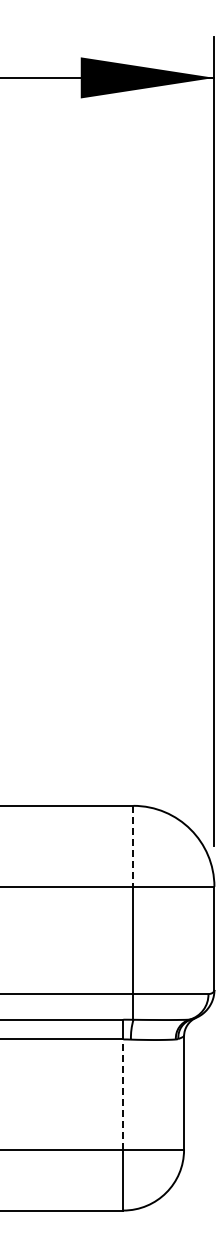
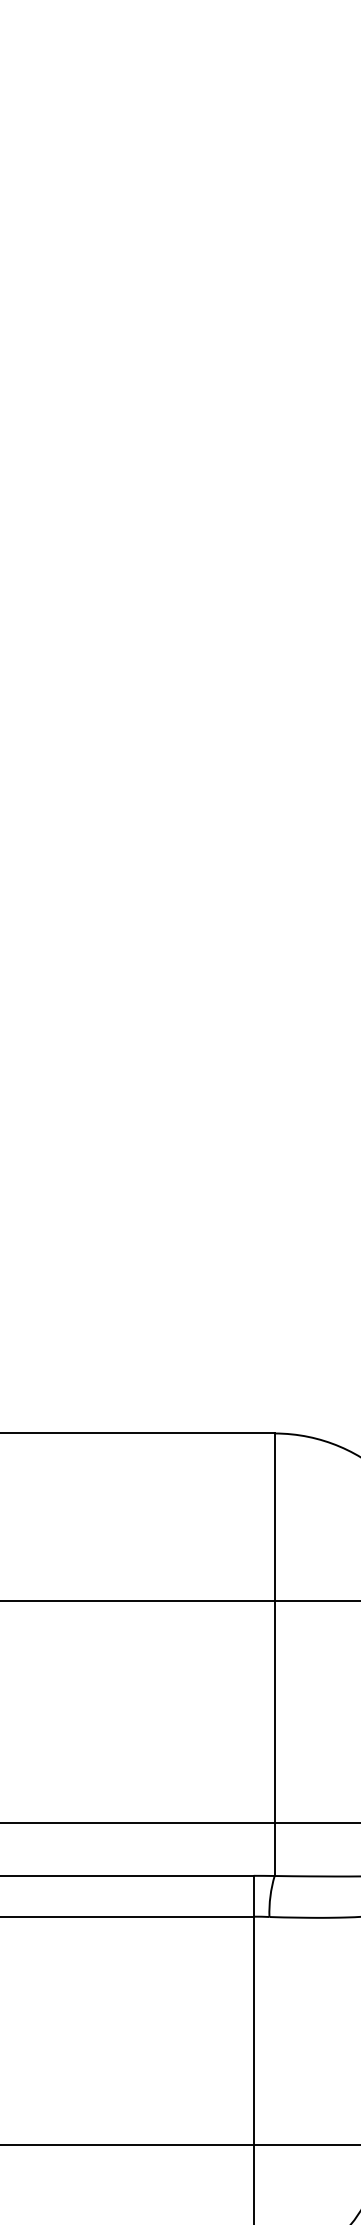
line: (133, 846) -> (274, 1517), dashed -> solid
line: (123, 1094) -> (254, 2030), dashed -> solid

